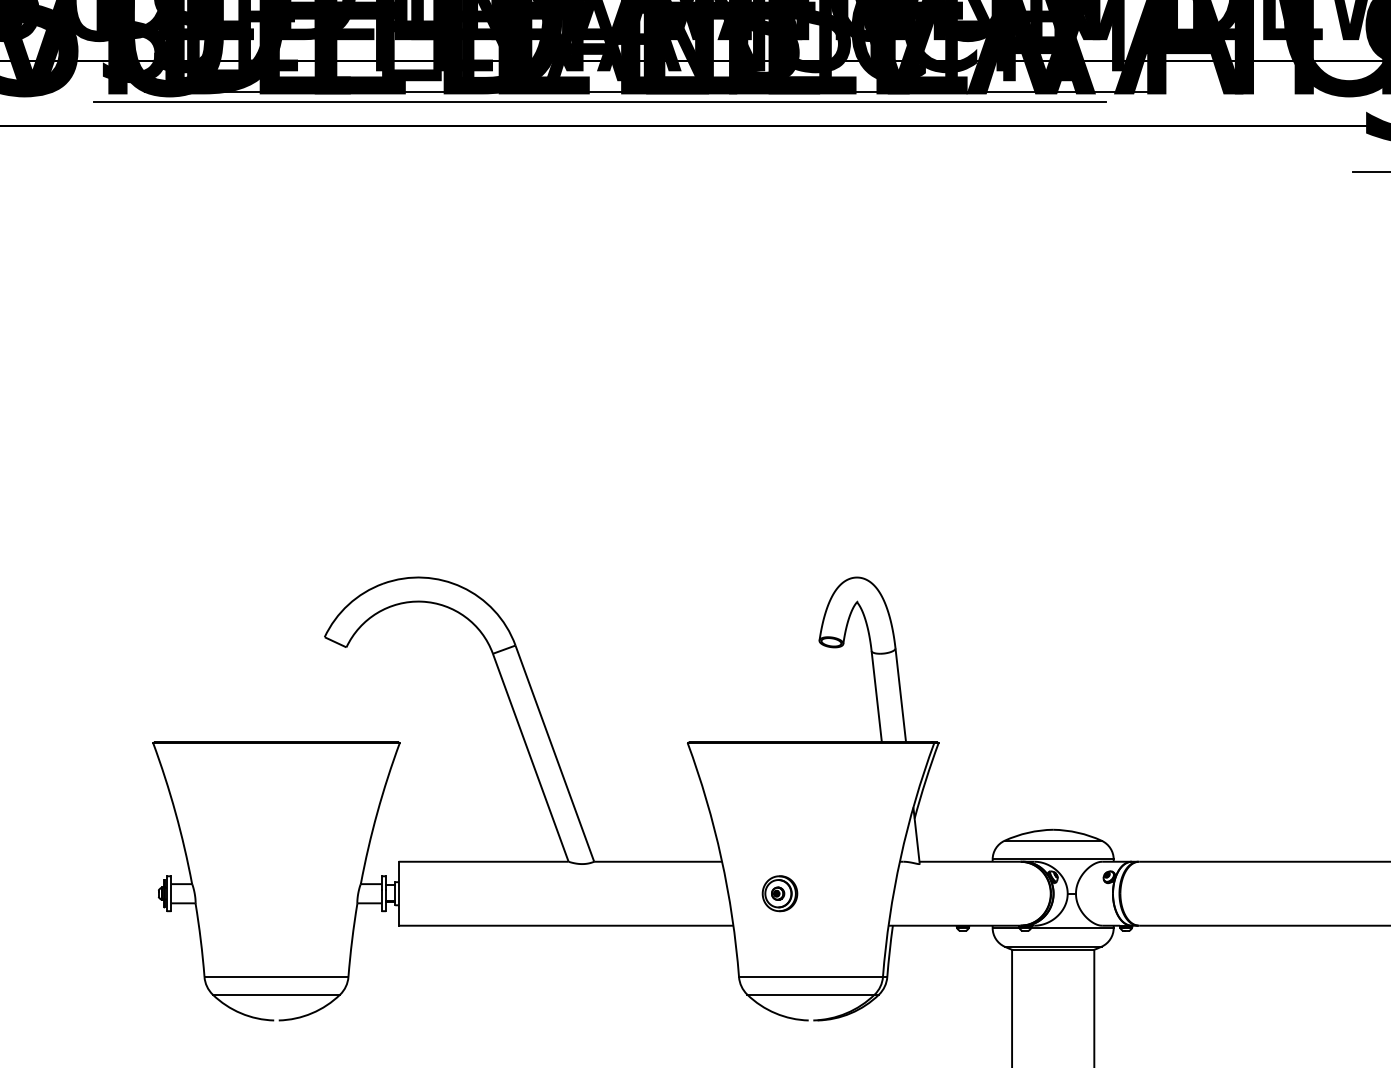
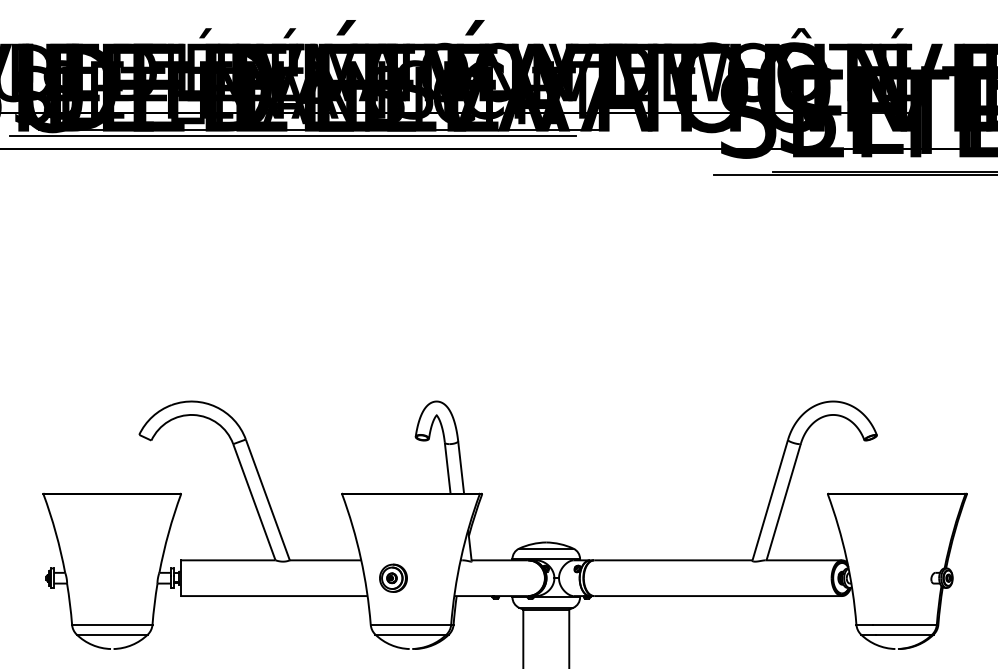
part: (779, 892) -> (393, 577), size x1.4

